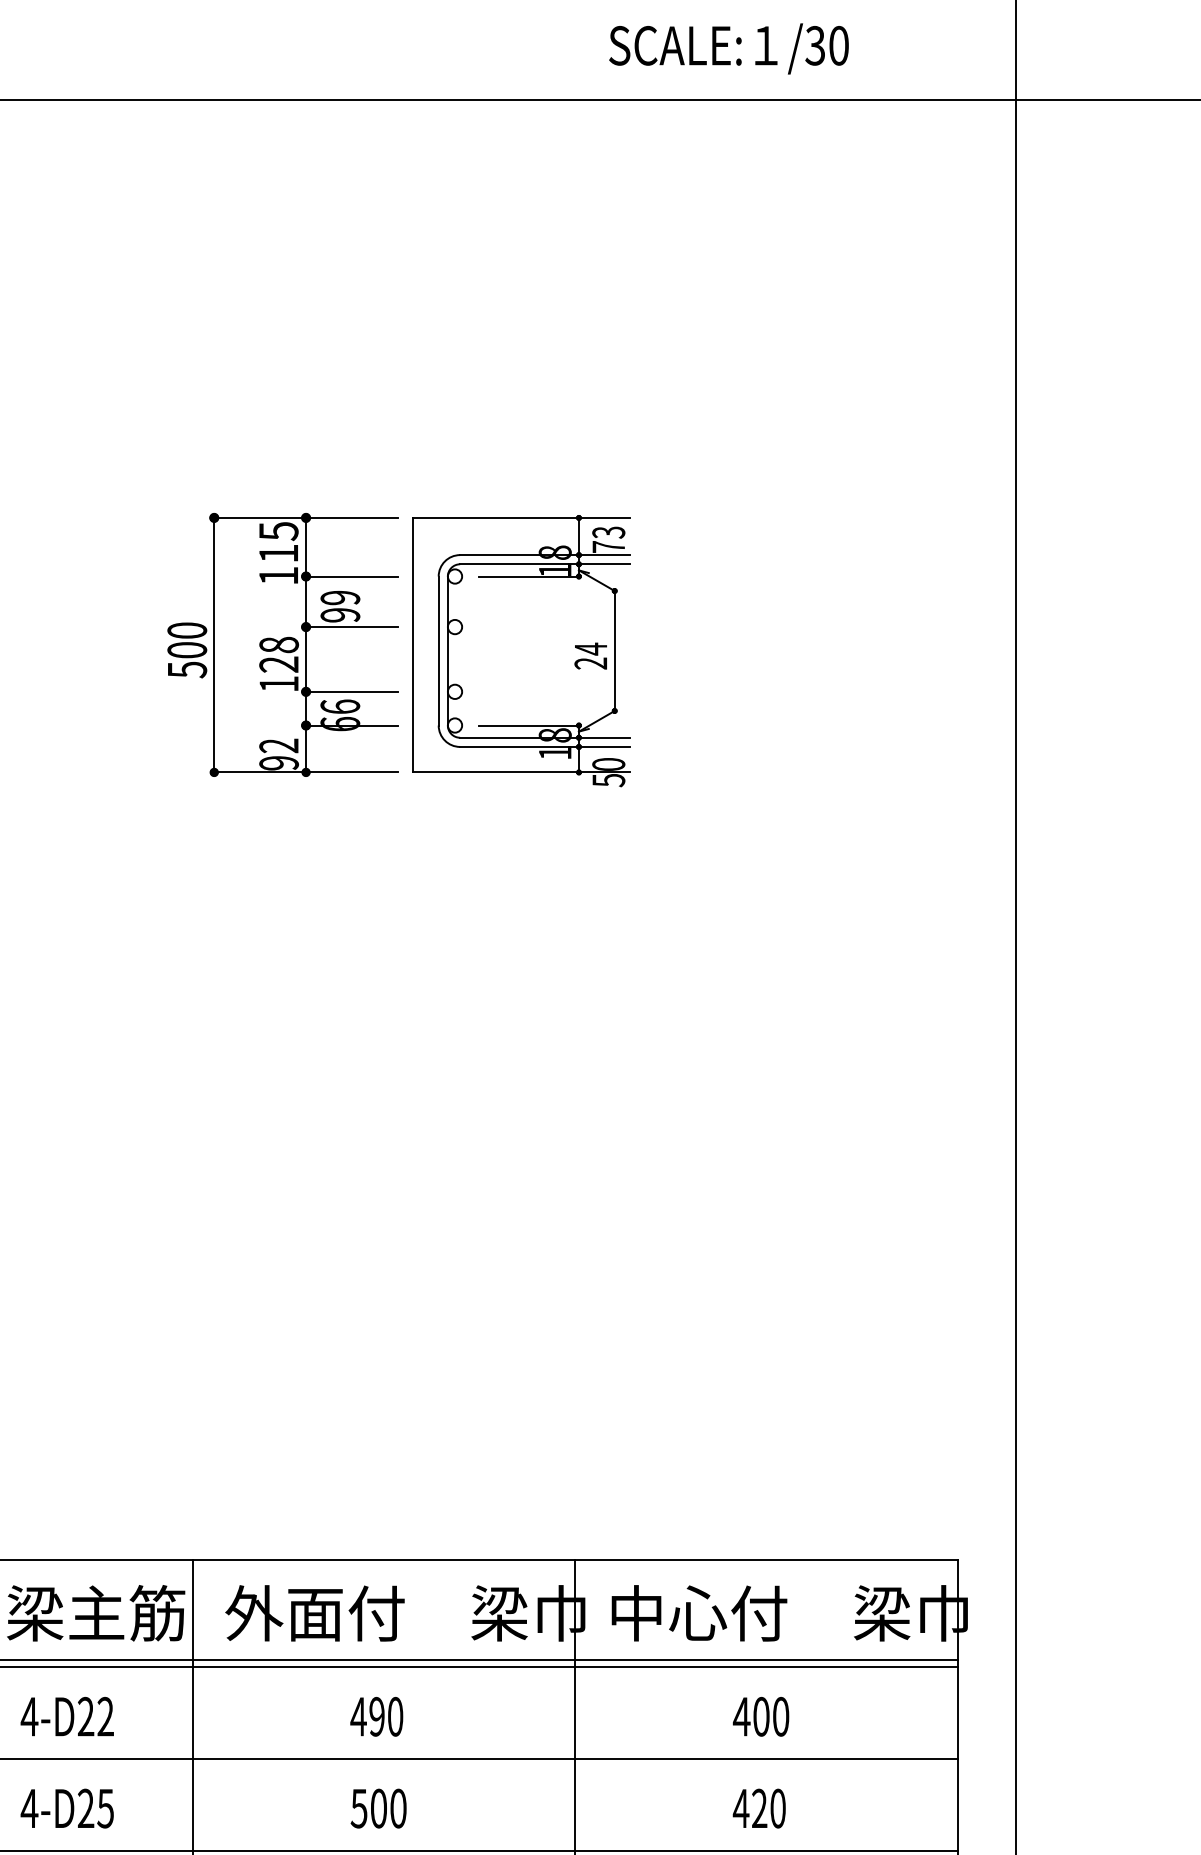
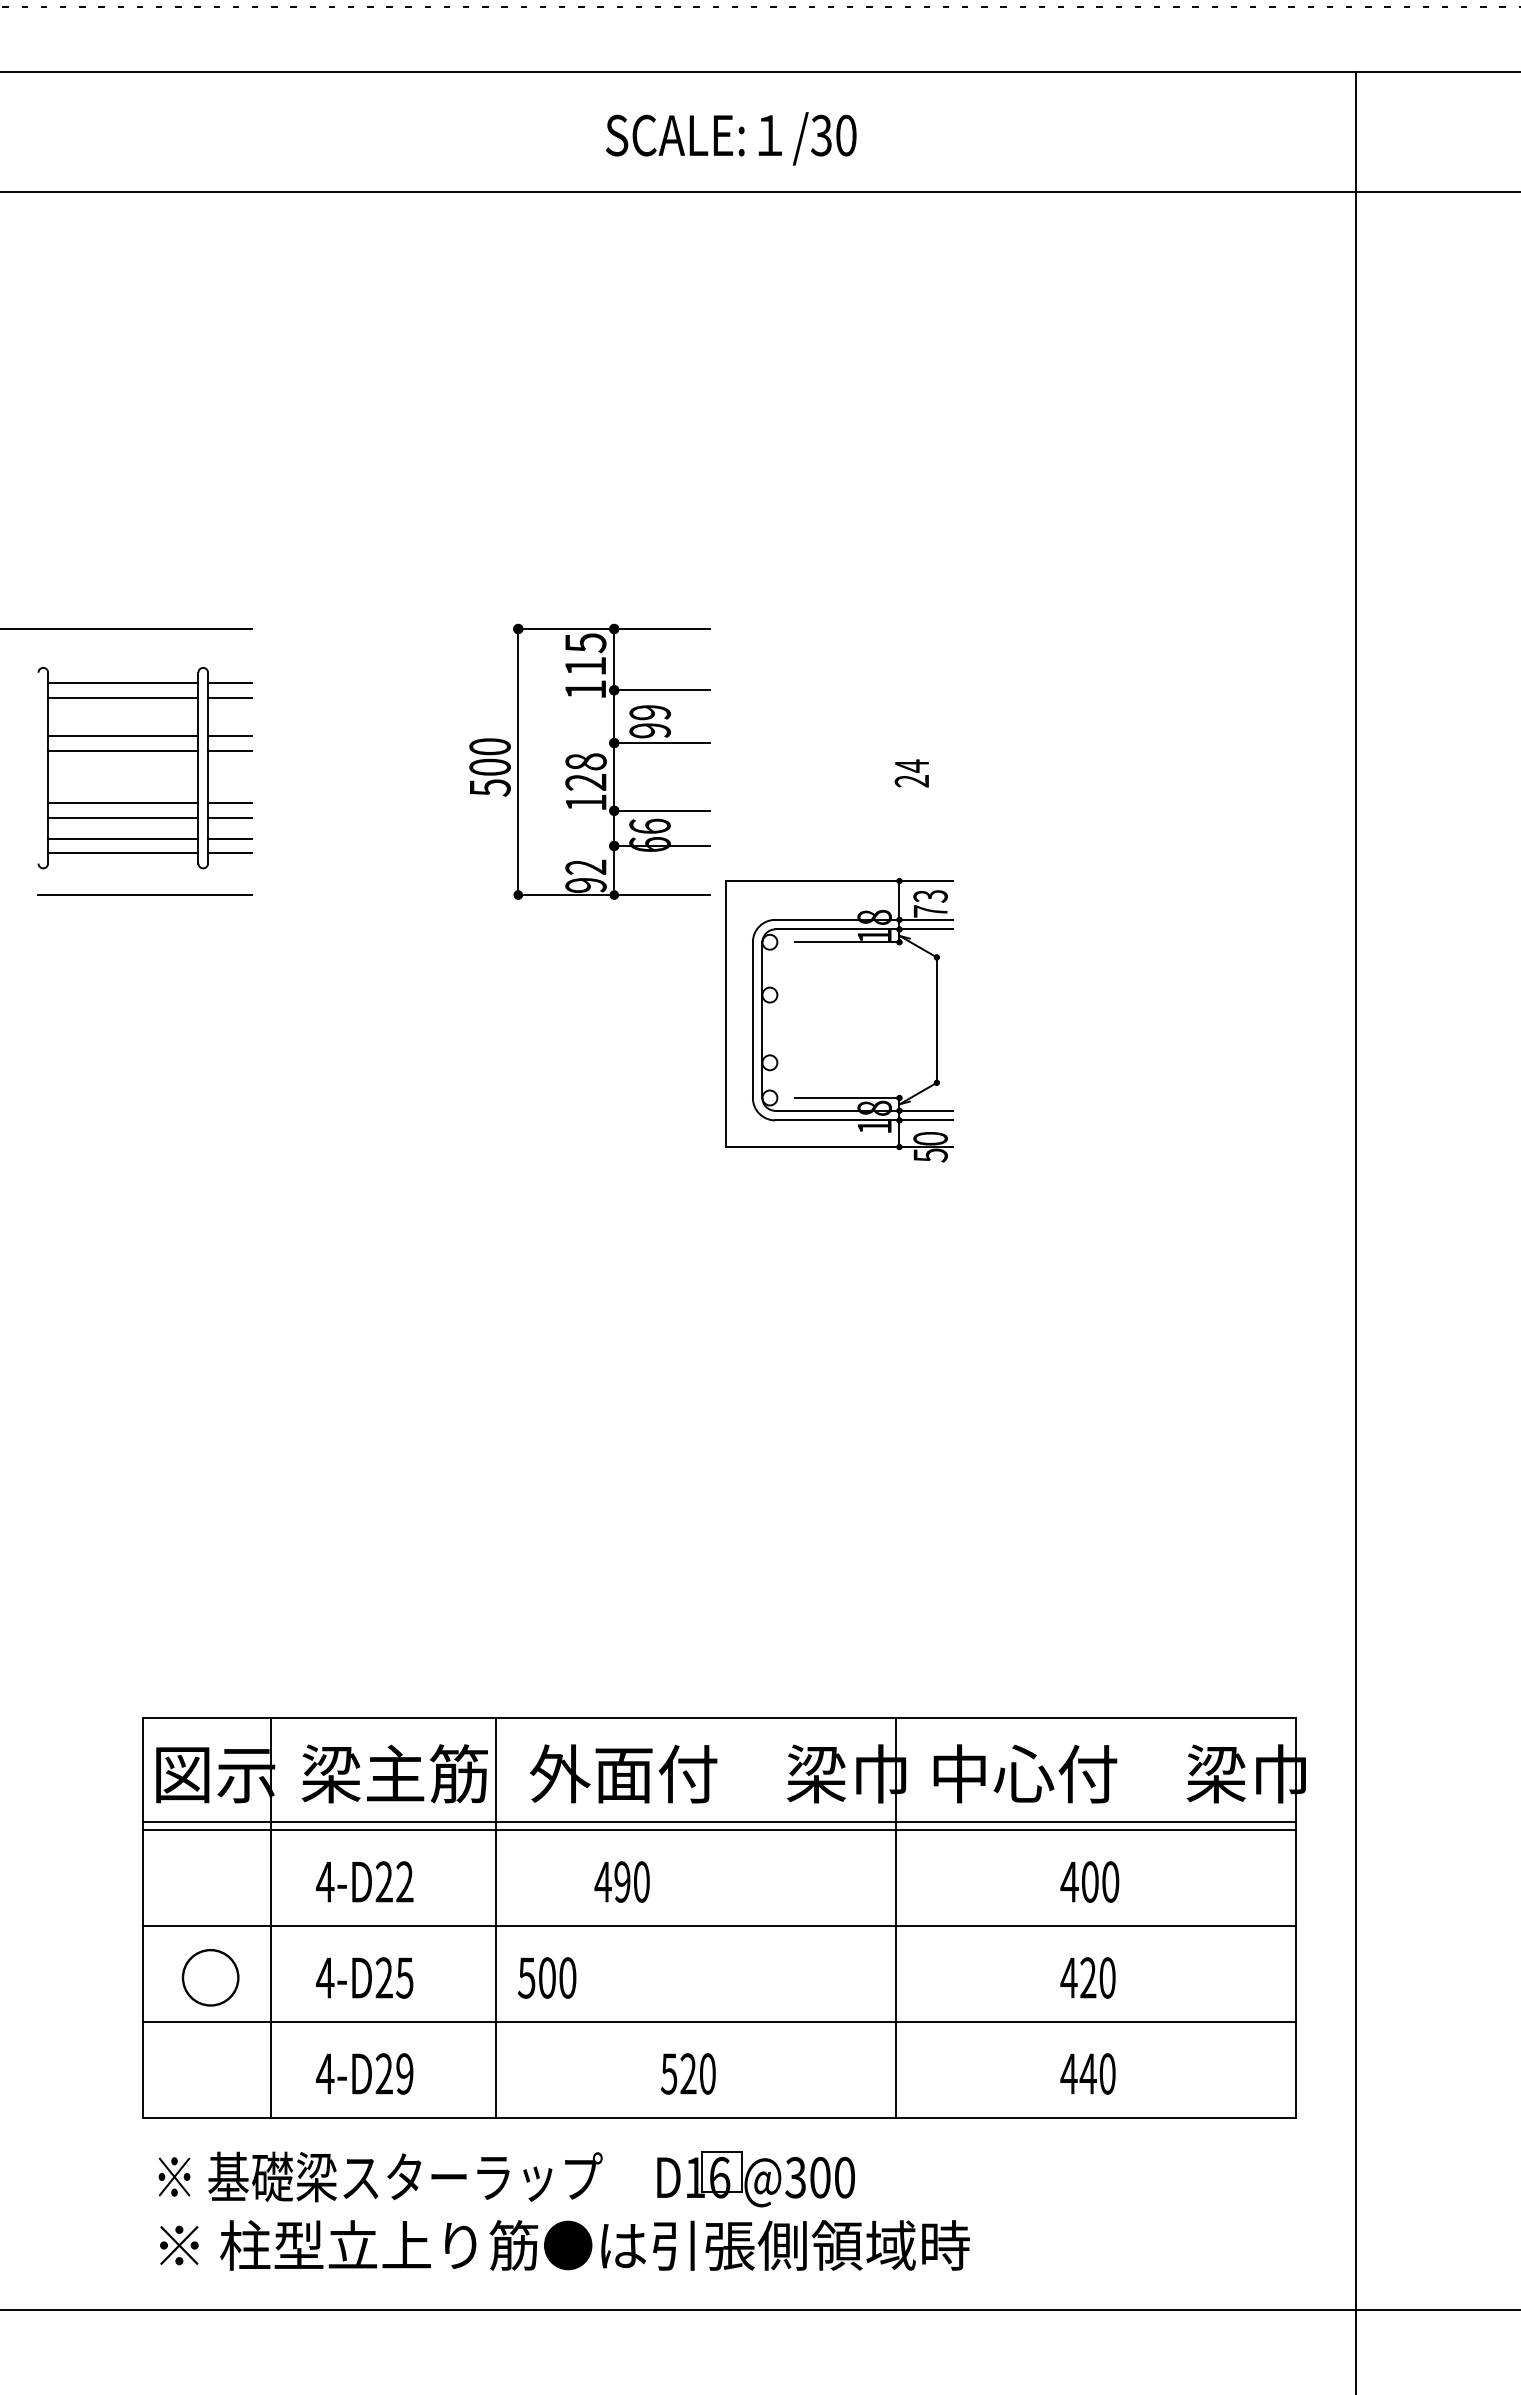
text: (729, 48) -> (731, 138), moved
part: (521, 651) -> (839, 1020), moved
text: (376, 1716) -> (621, 1881), moved
text: (379, 1808) -> (547, 1977), moved

